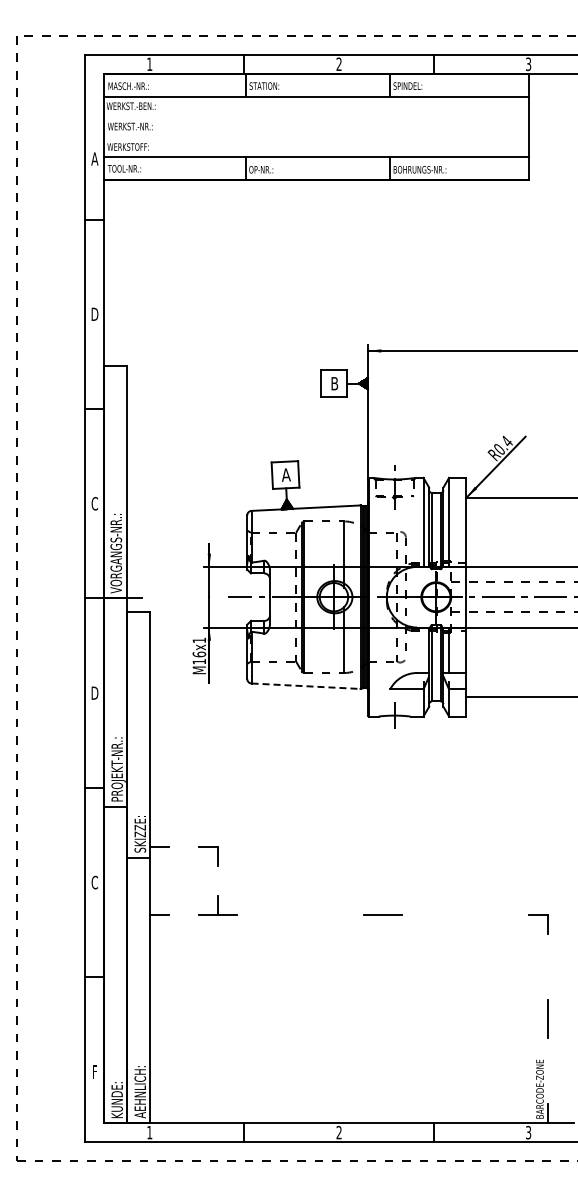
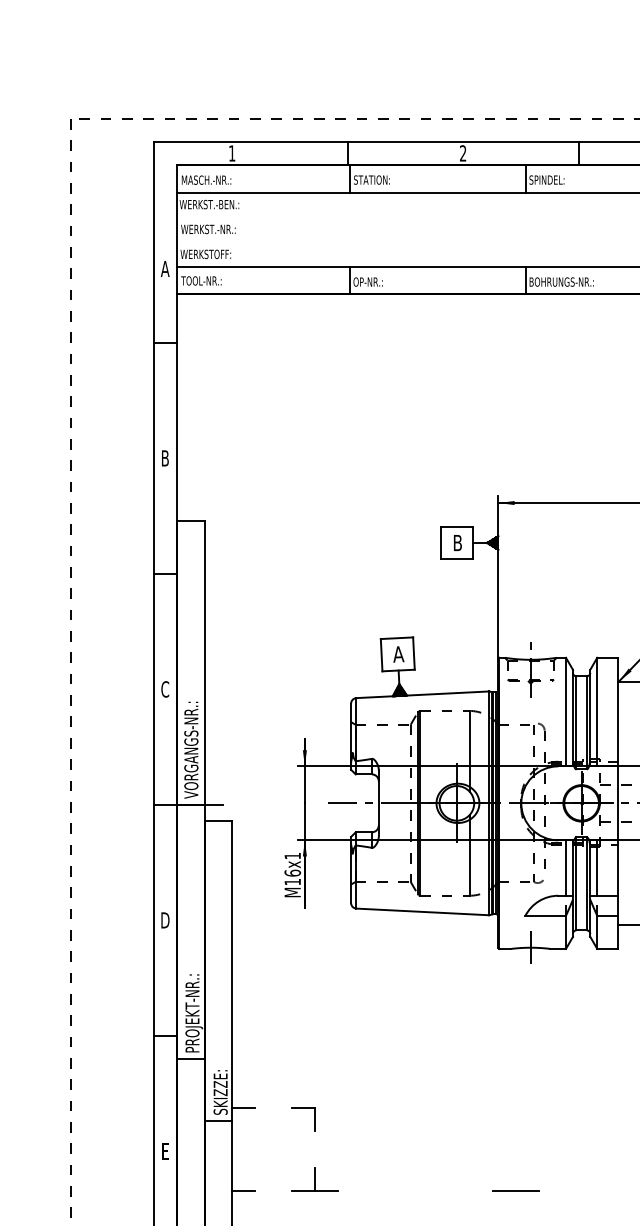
text: (94, 313) -> (164, 457), D -> B
line: (423, 649) -> (566, 867), added
line: (306, 686) -> (423, 912), dashed -> solid
text: (94, 882) -> (164, 1151), C -> E

